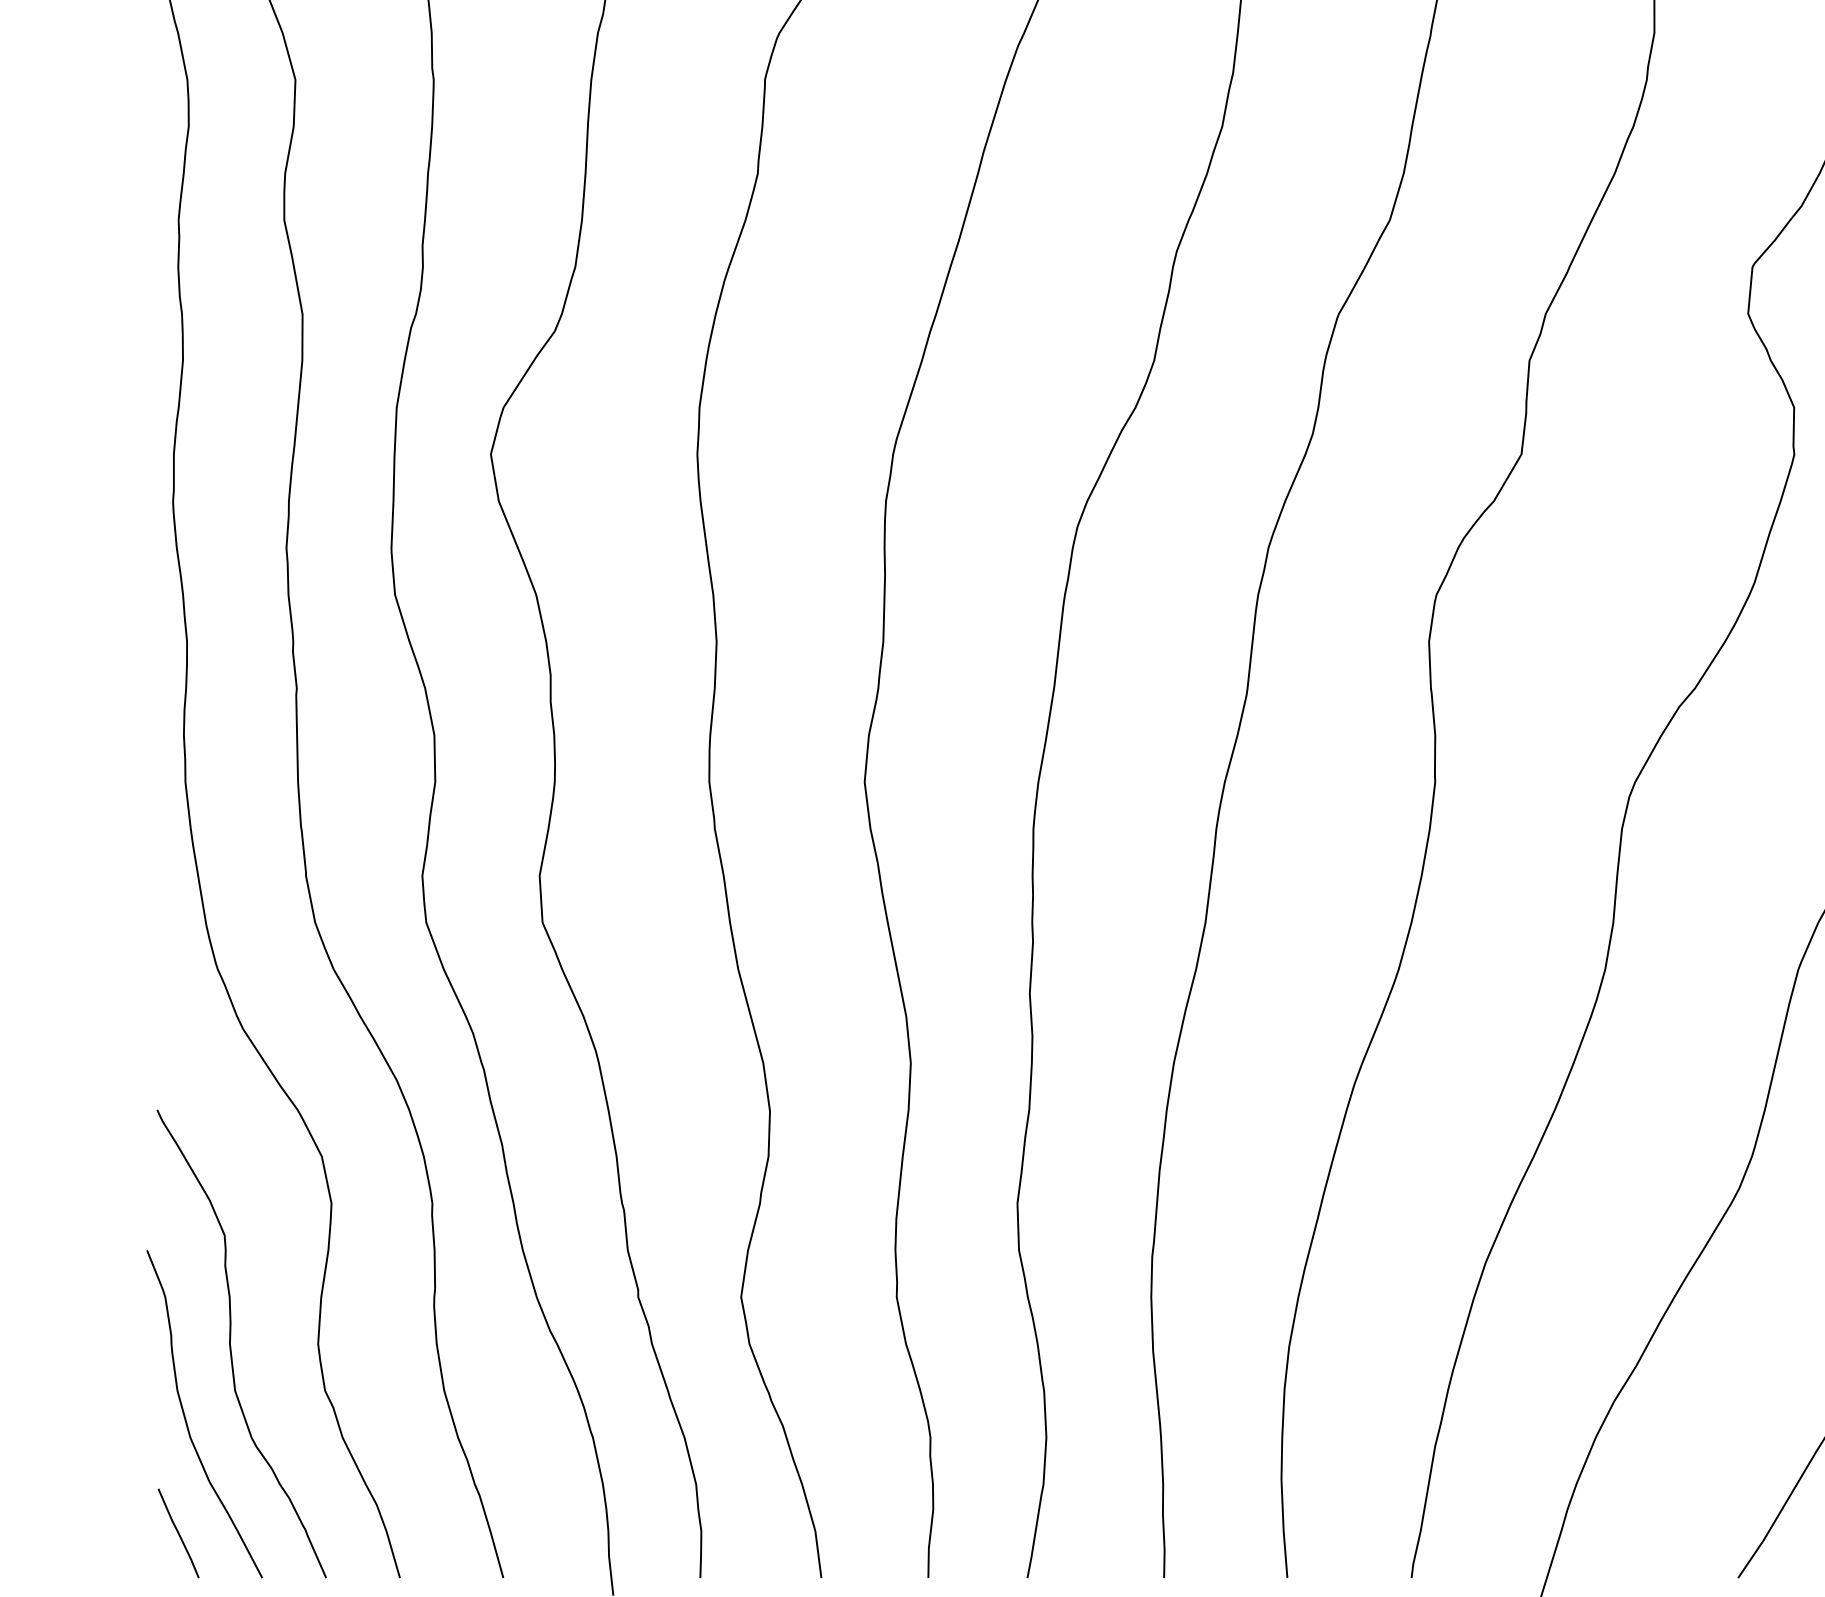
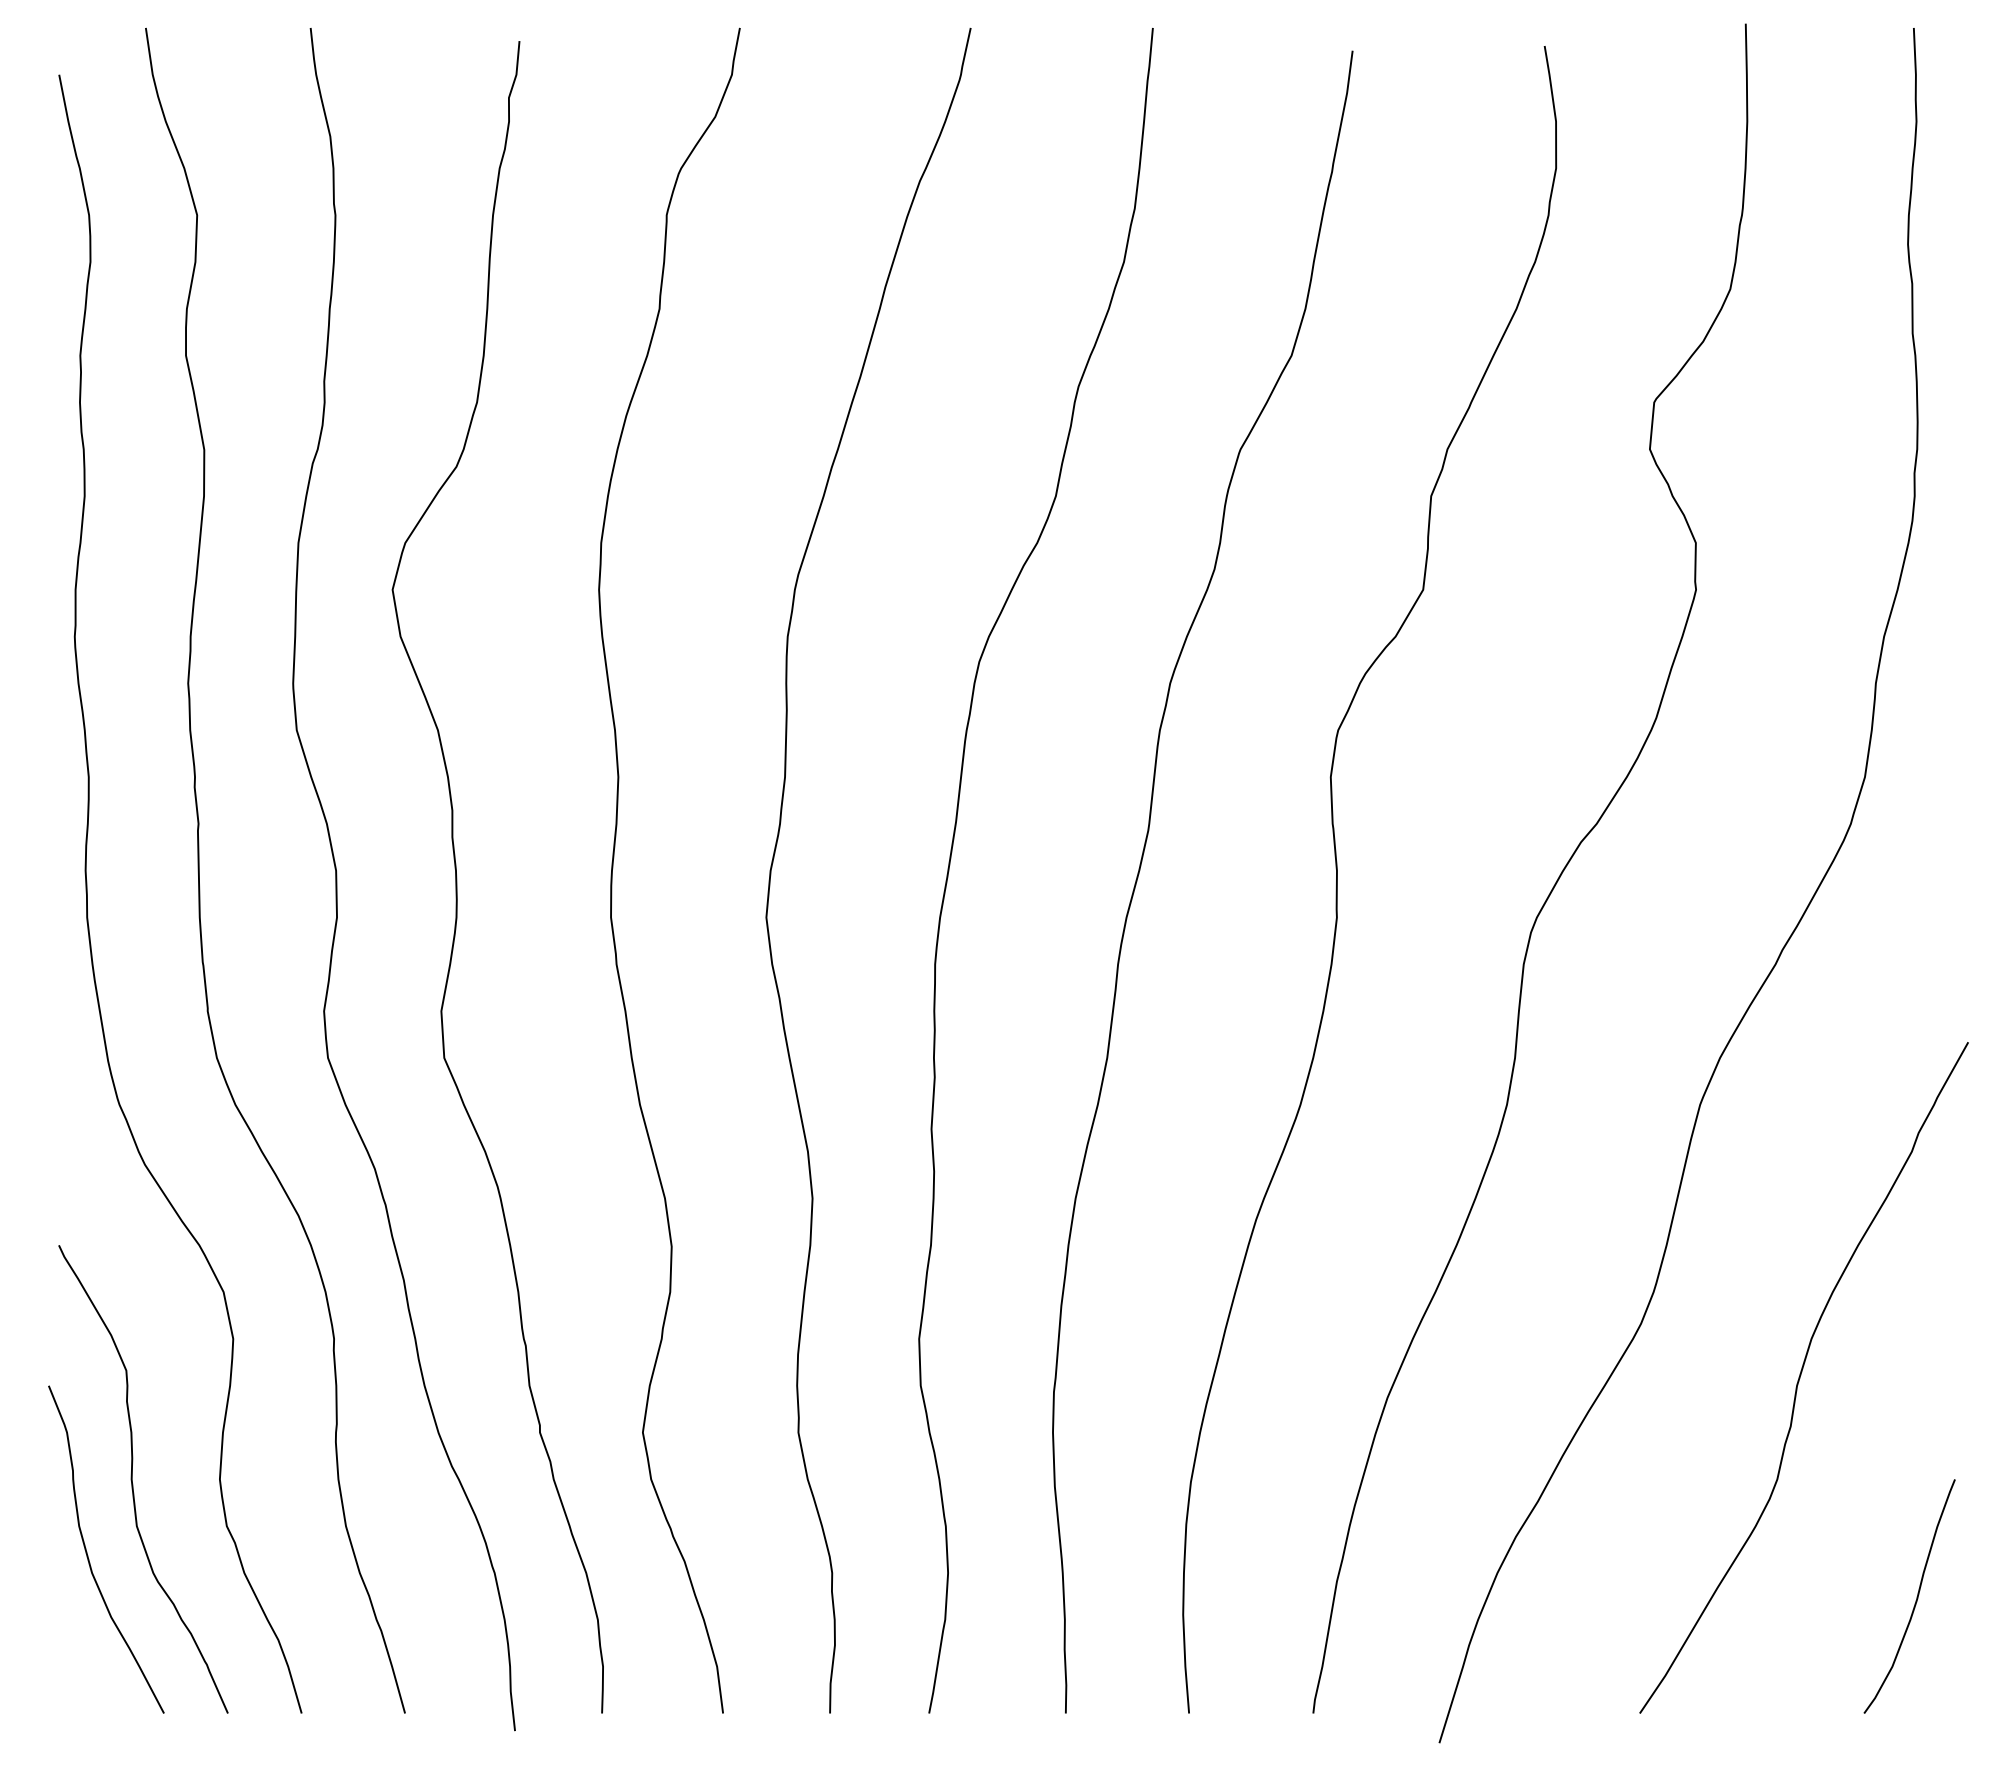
line: (178, 1533) -> (80, 1668), removed

